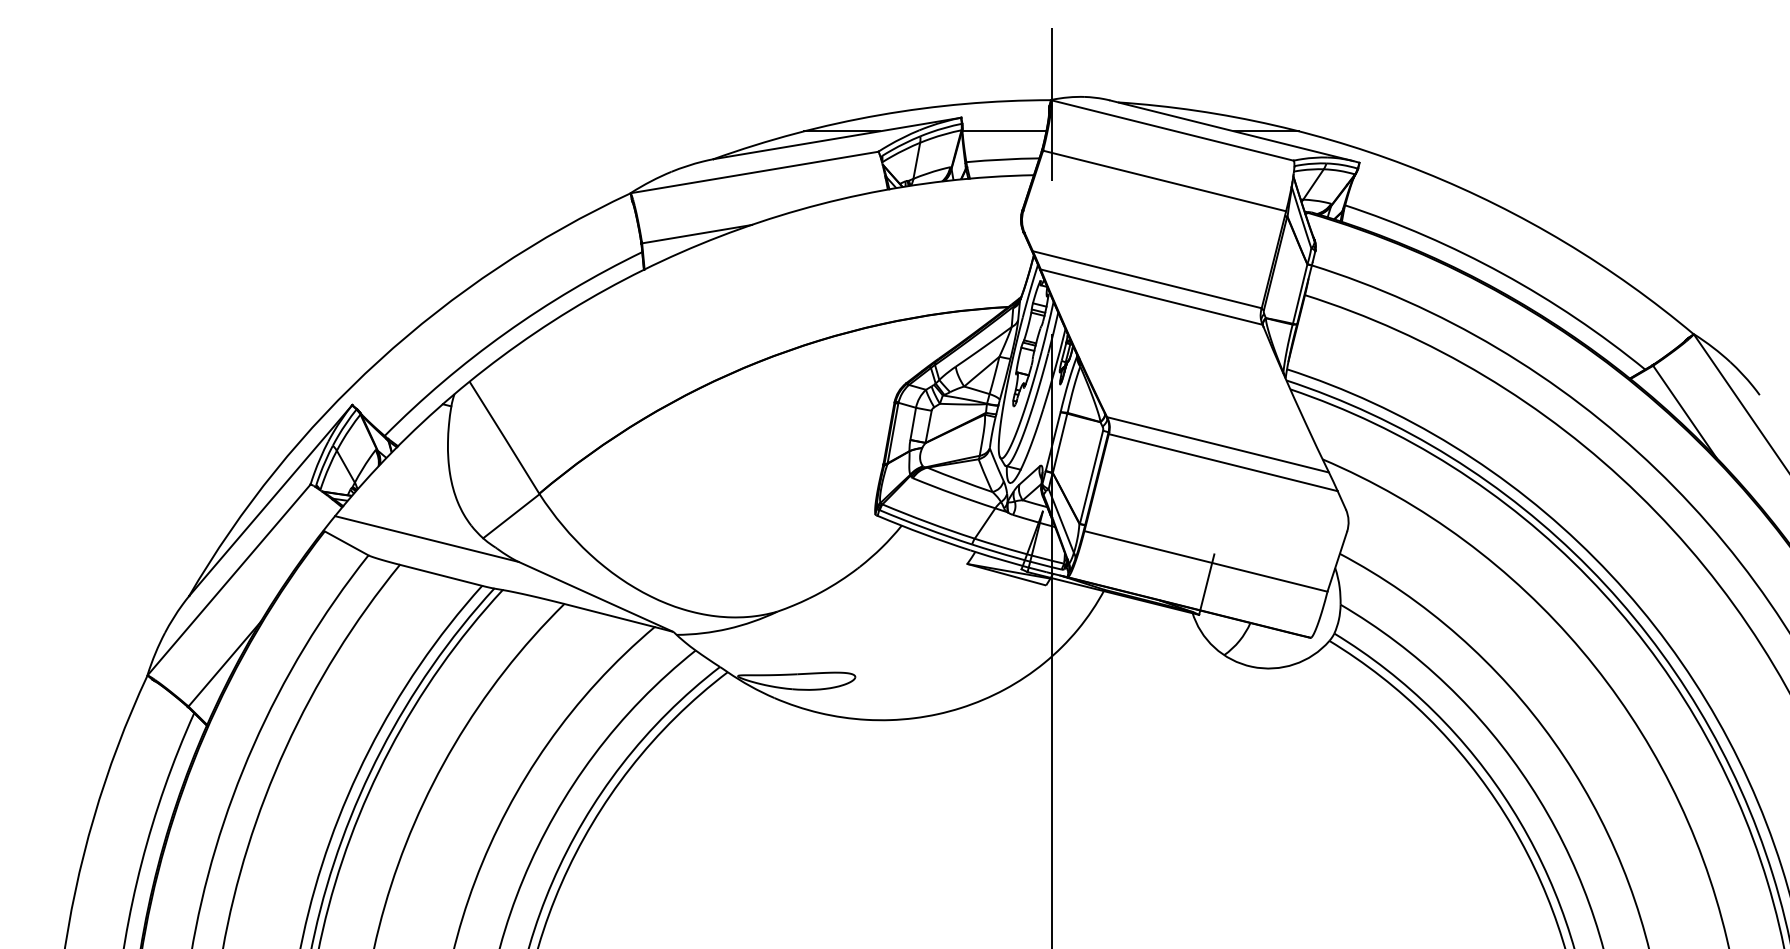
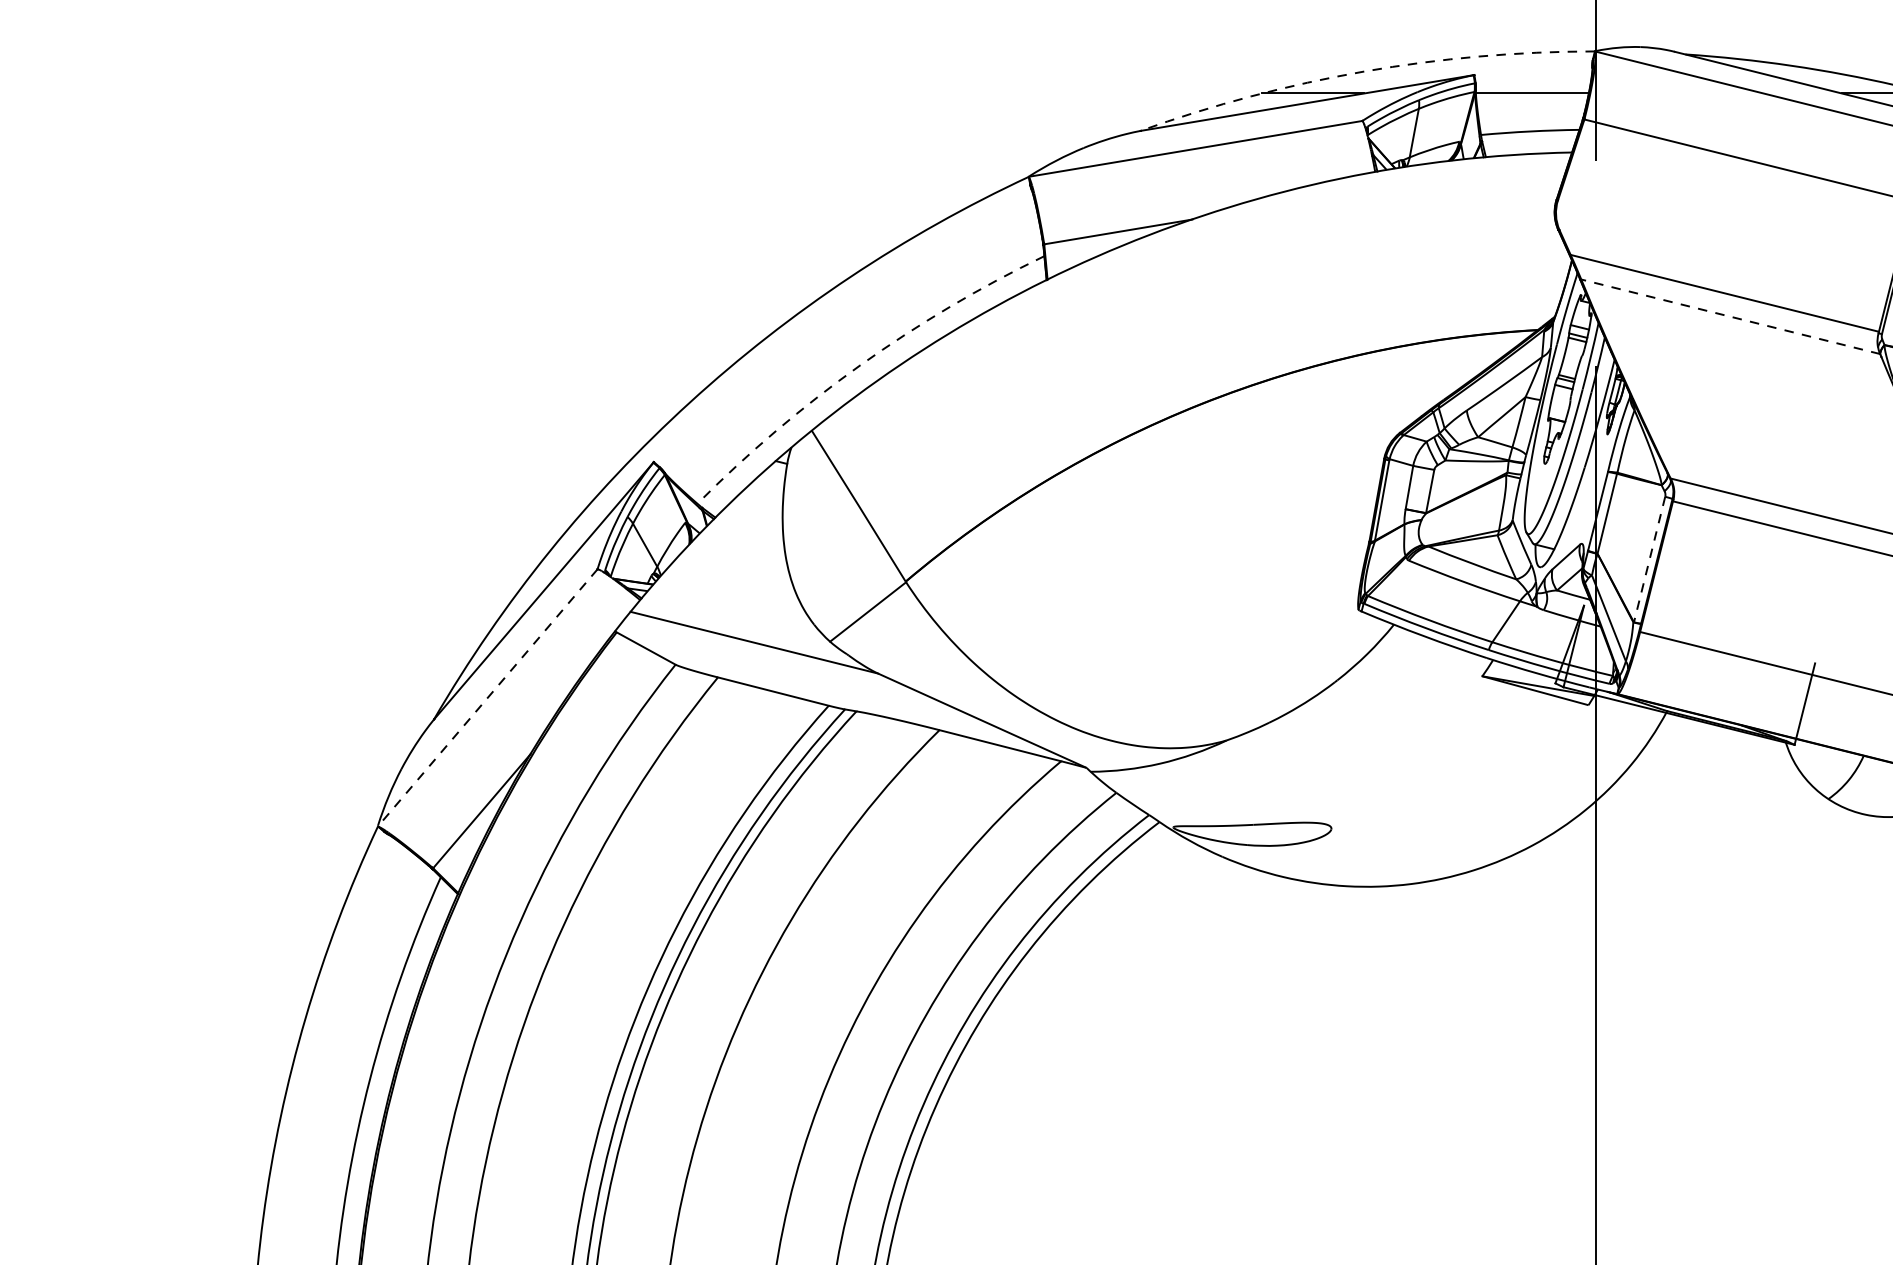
arc: (879, 115) -> (1364, 72), solid -> dashed
line: (1151, 297) -> (1730, 317), solid -> dashed
arc: (505, 333) -> (860, 365), solid -> dashed
line: (1091, 477) -> (1649, 559), solid -> dashed
line: (228, 580) -> (486, 698), solid -> dashed

